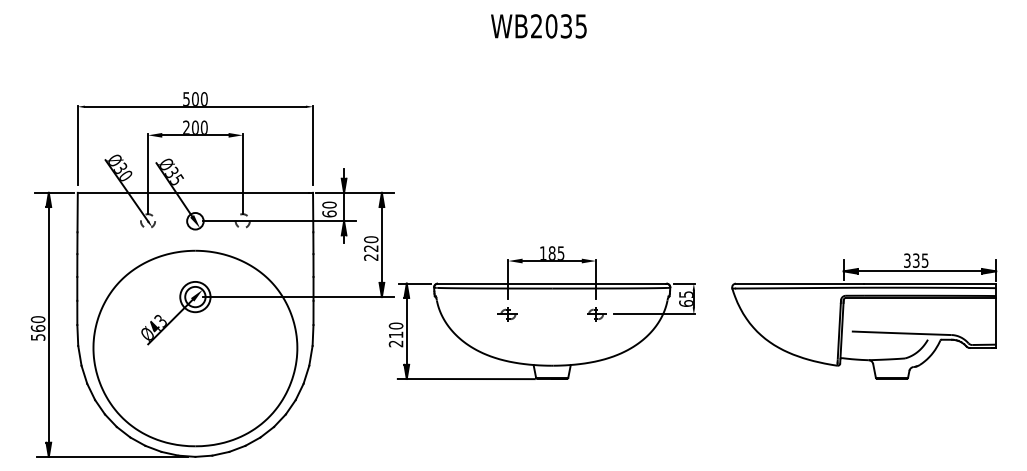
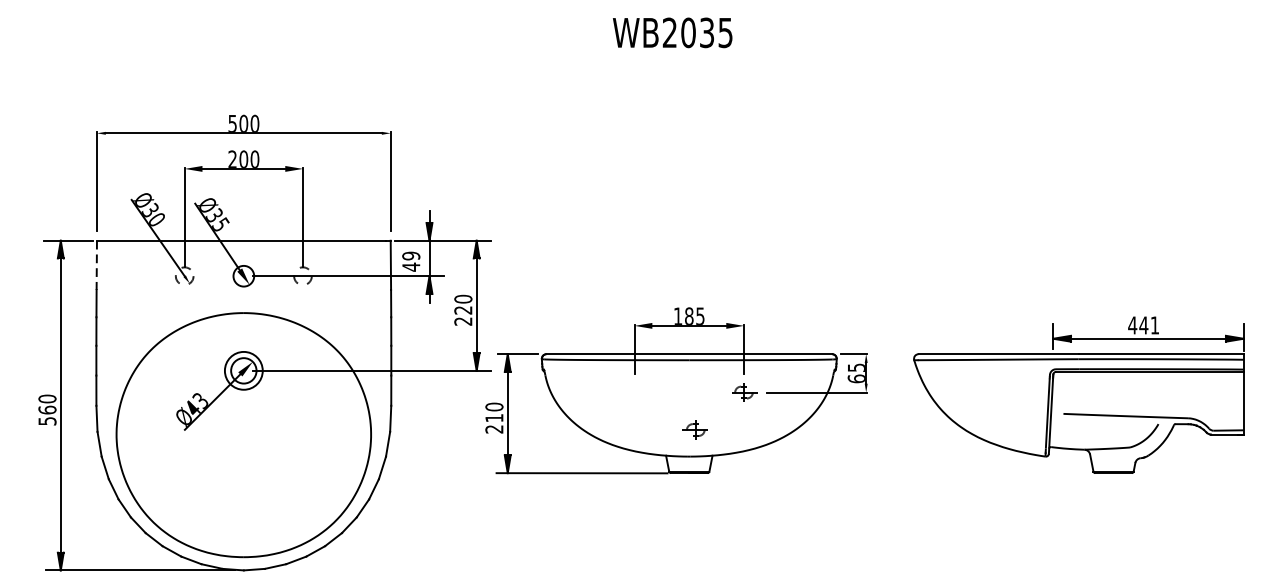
text: (329, 209) -> (411, 261), 60 -> 49
line: (77, 212) -> (96, 265), solid -> dashed
text: (915, 260) -> (1142, 325), 335 -> 441
part: (507, 314) -> (694, 430), moved

